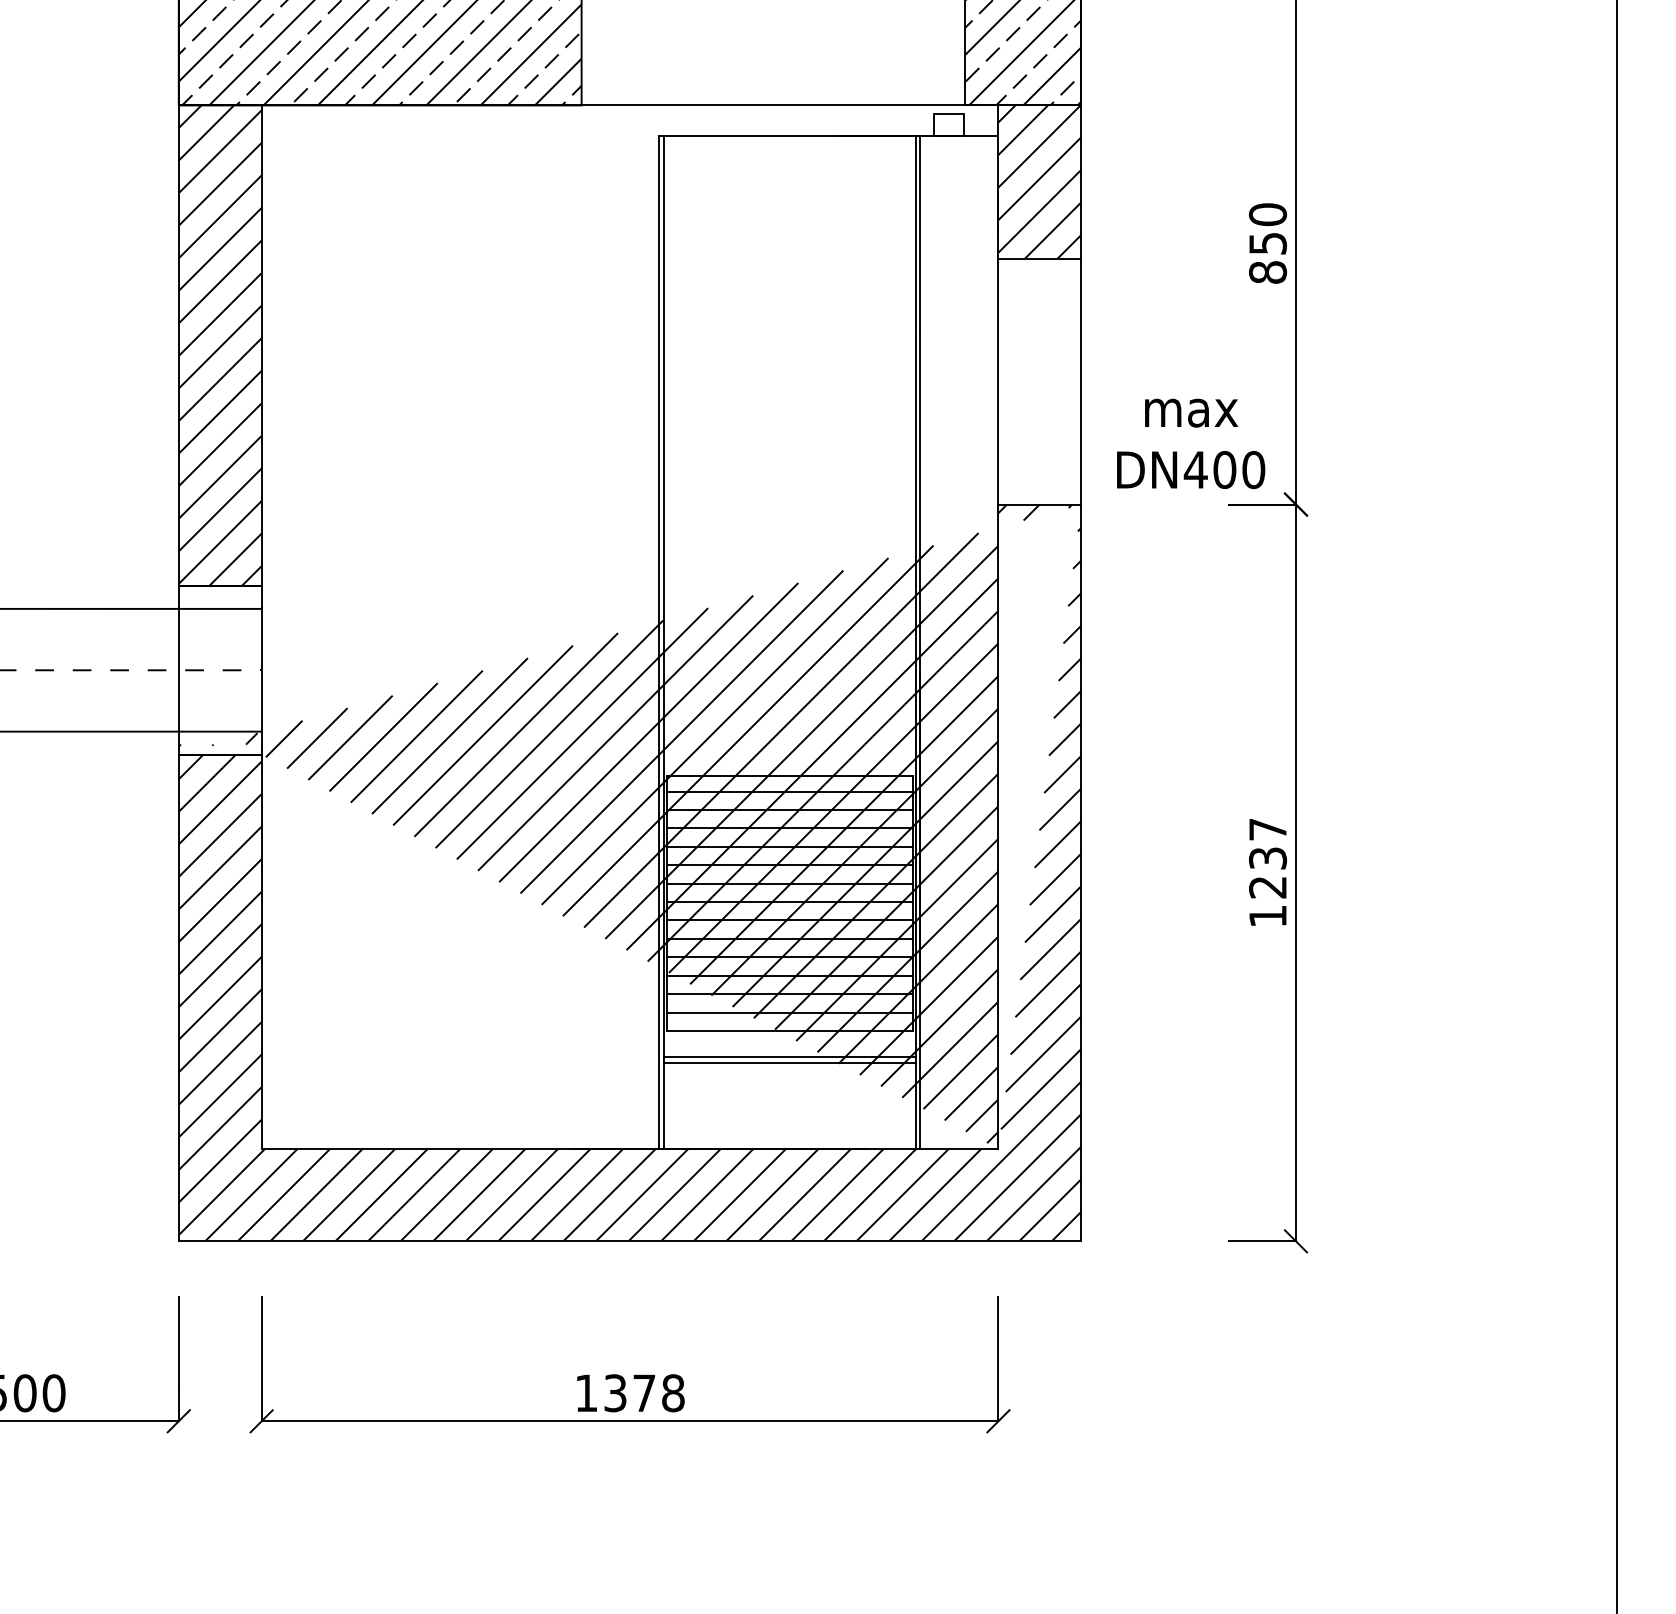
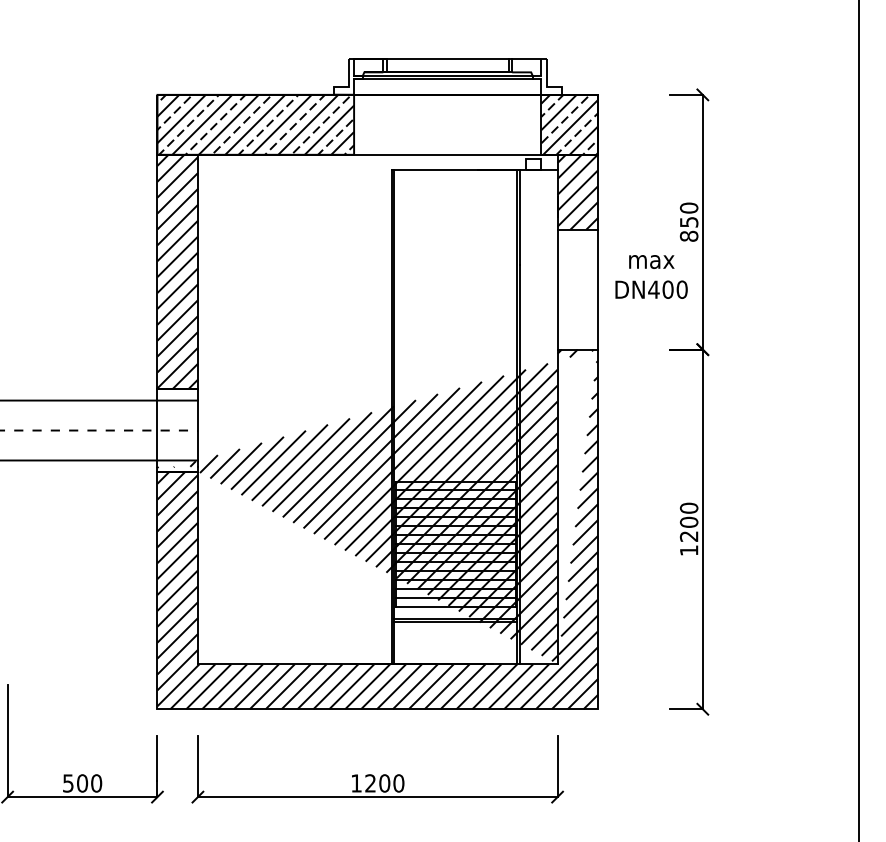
text: (1190, 442) -> (651, 276), moved
text: (1266, 842) -> (688, 514), 1237 -> 1200
text: (643, 1393) -> (384, 783), 1378 -> 1200

